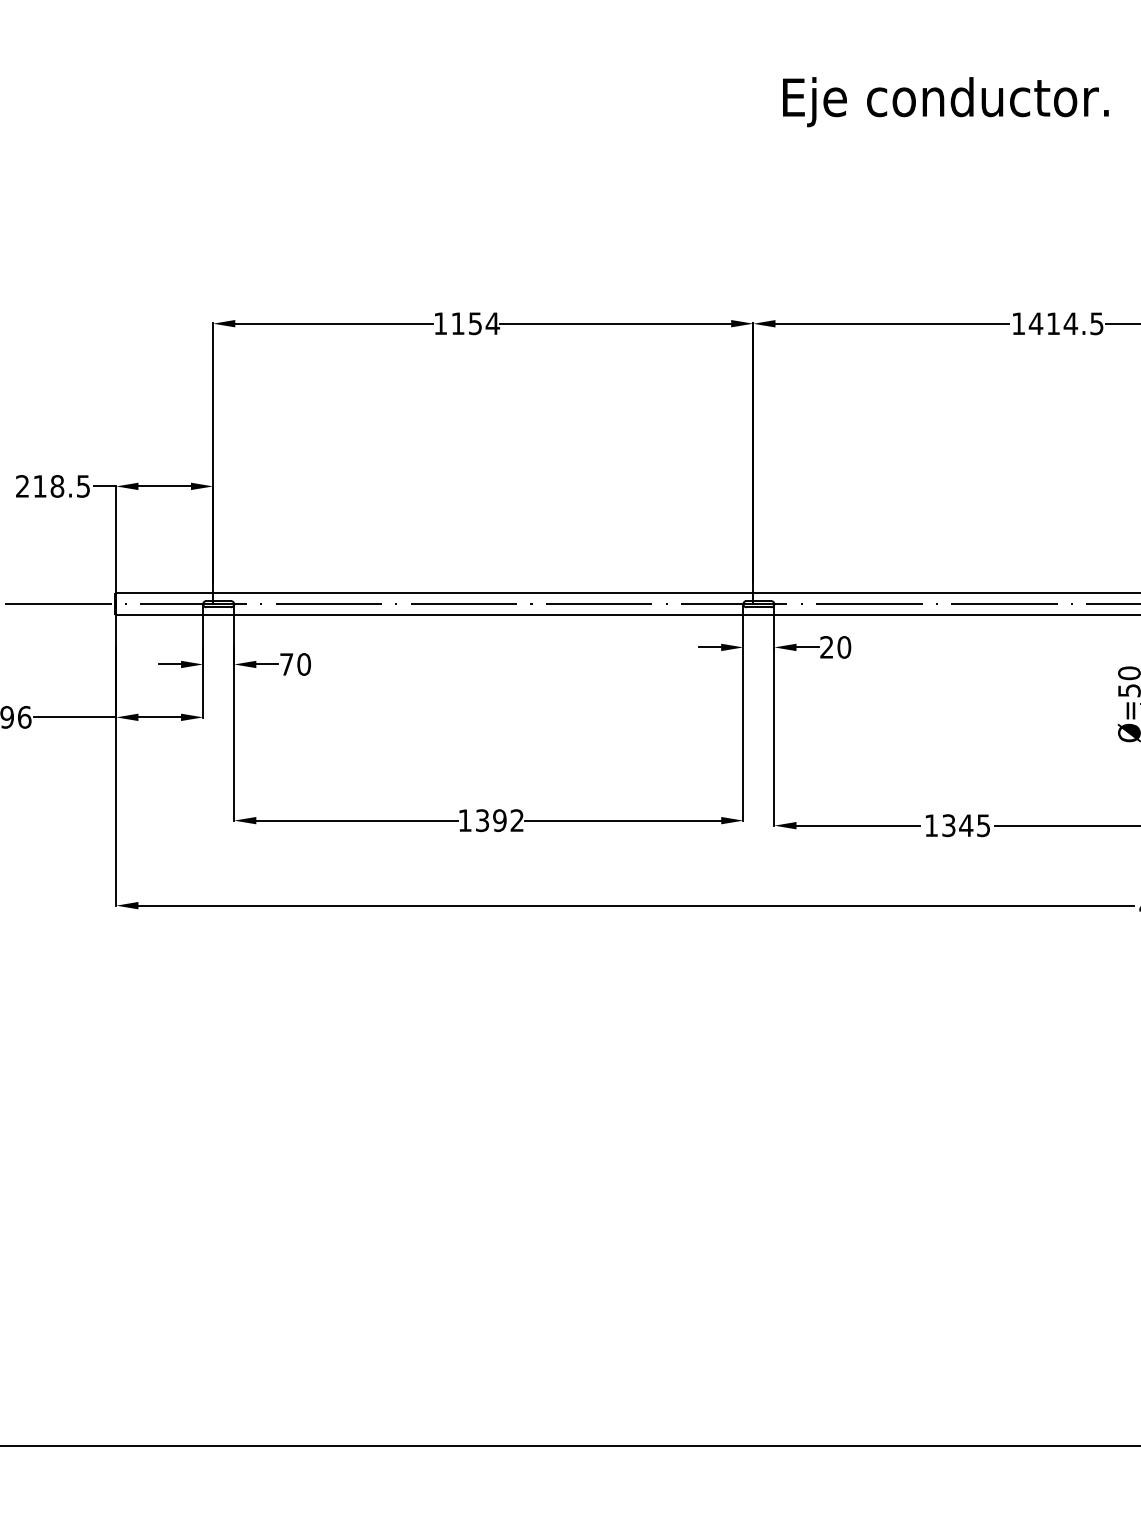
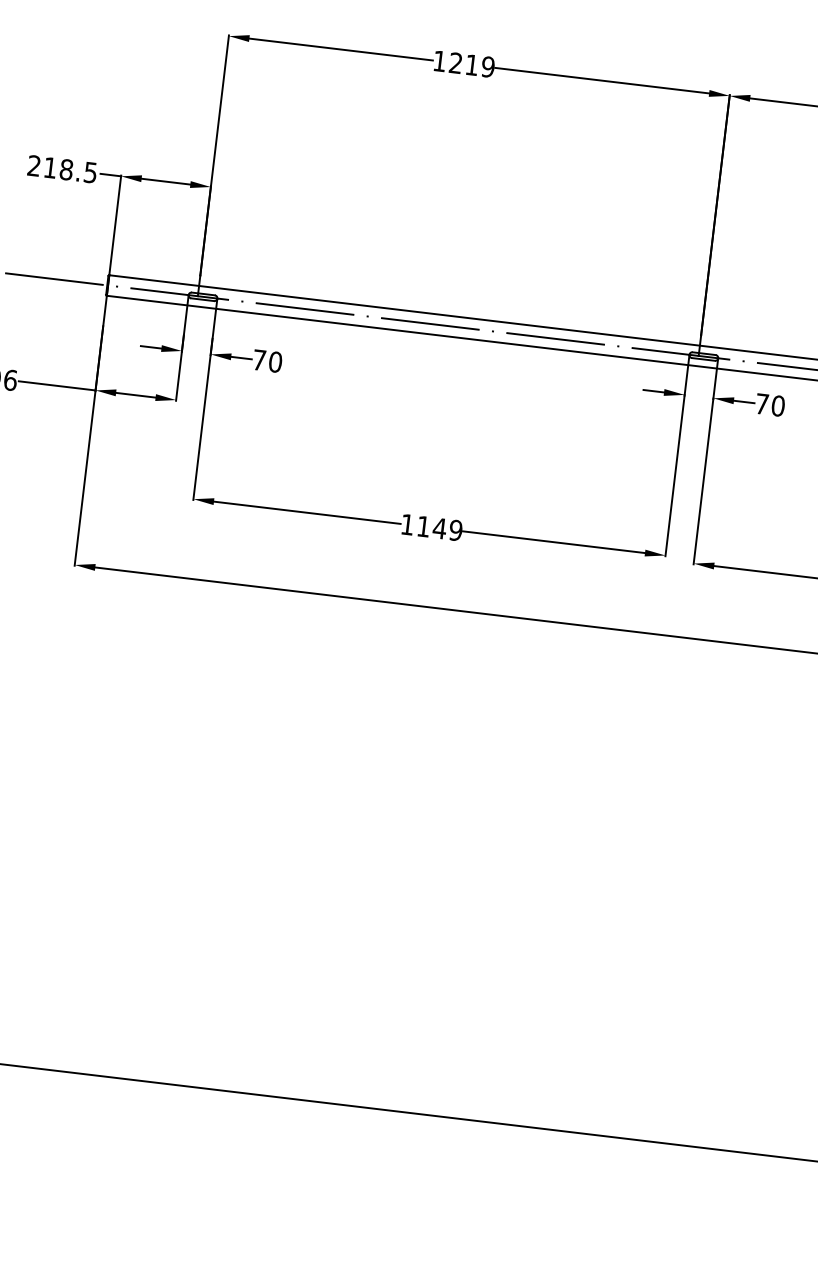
text: (475, 323) -> (472, 64), 1154 -> 1219
text: (826, 647) -> (761, 404), 20 -> 70
text: (500, 820) -> (440, 528), 1392 -> 1149

